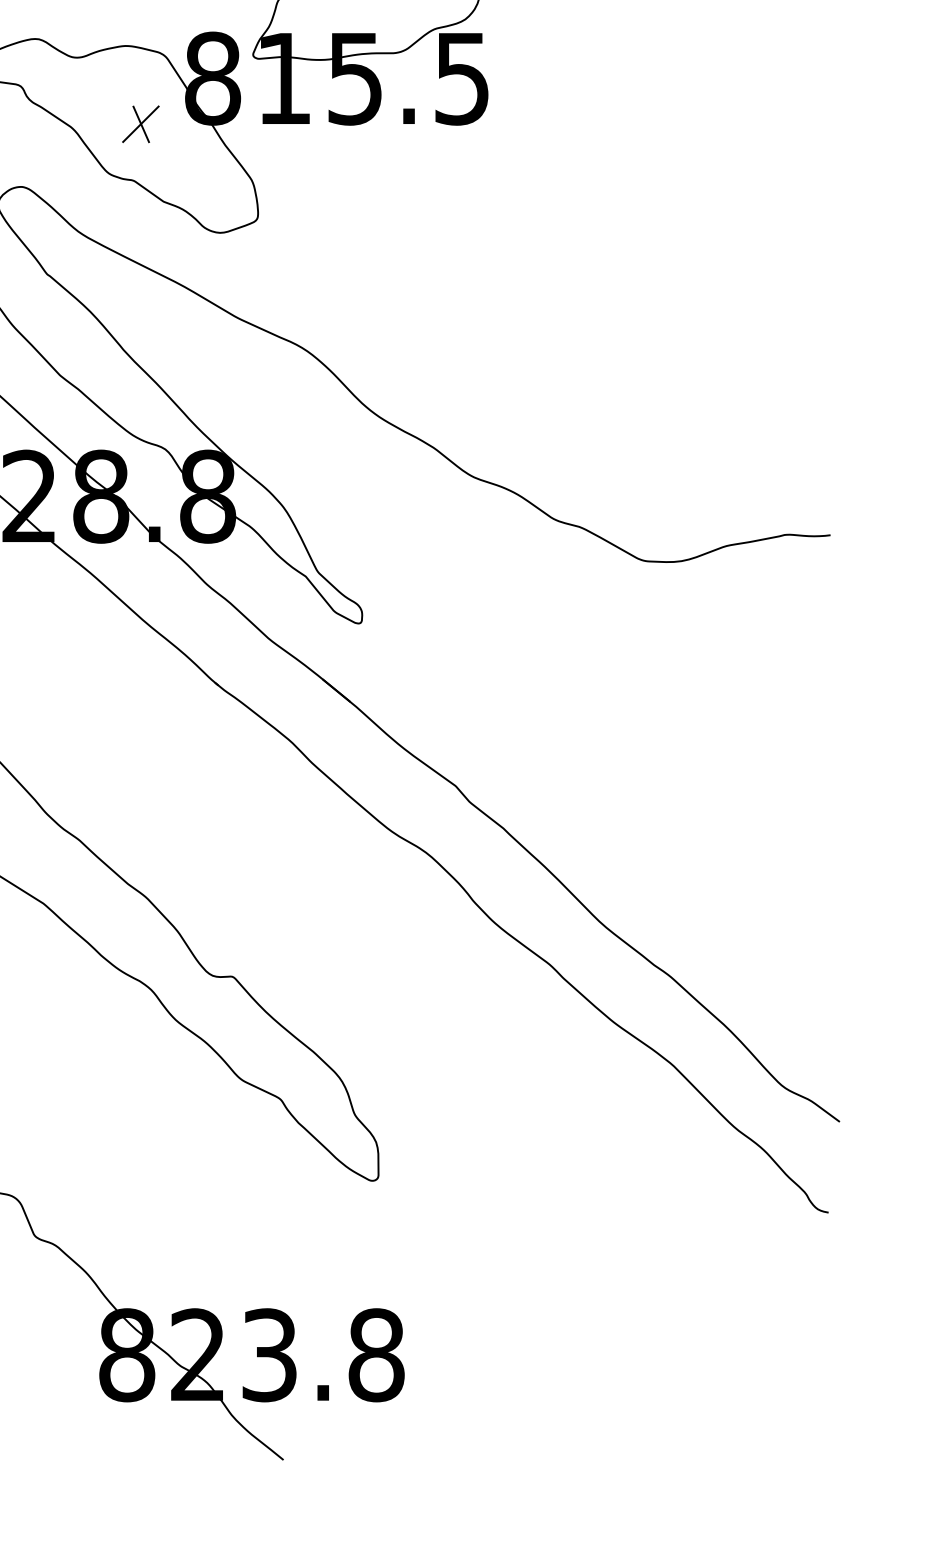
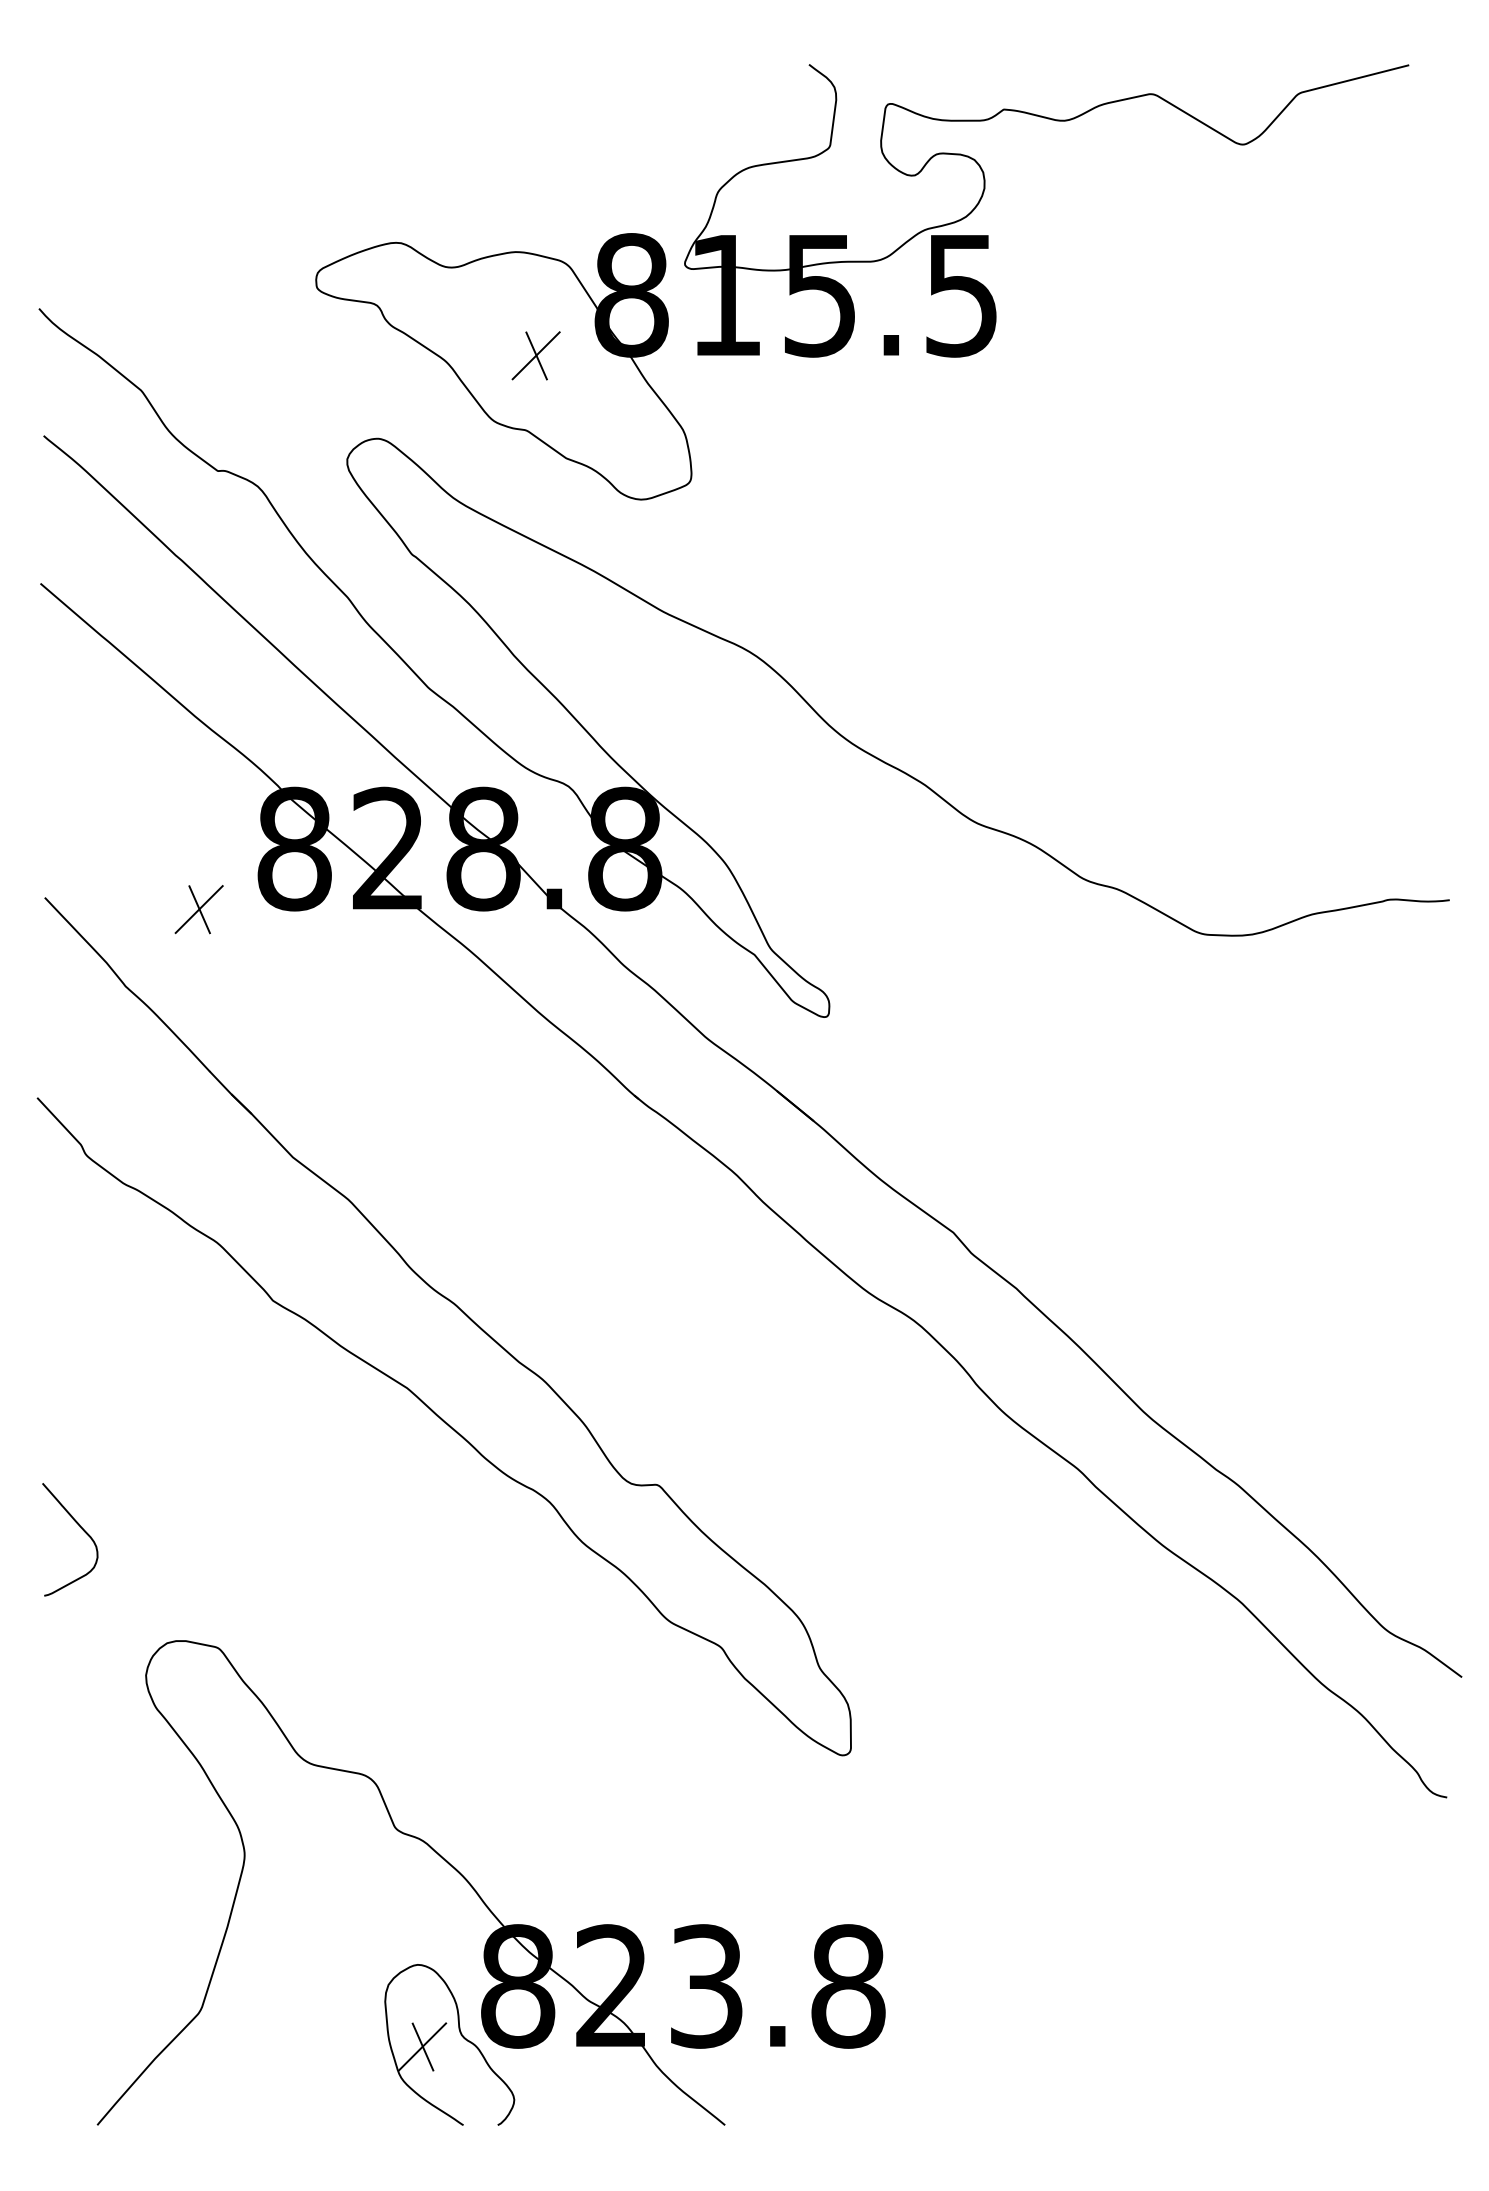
part: (84, 1393) -> (461, 2036), added

